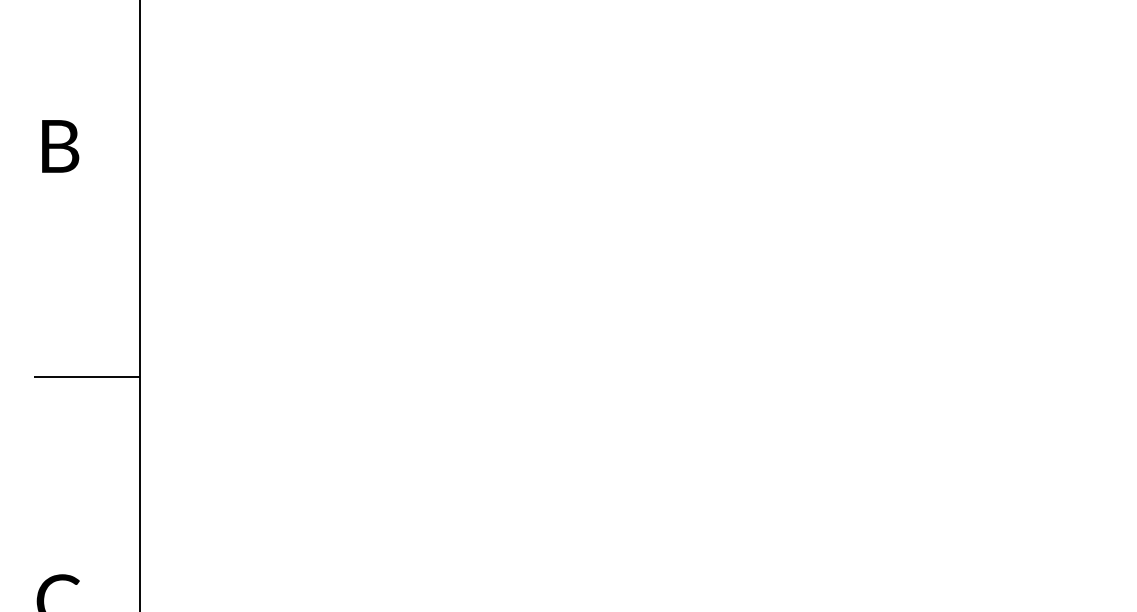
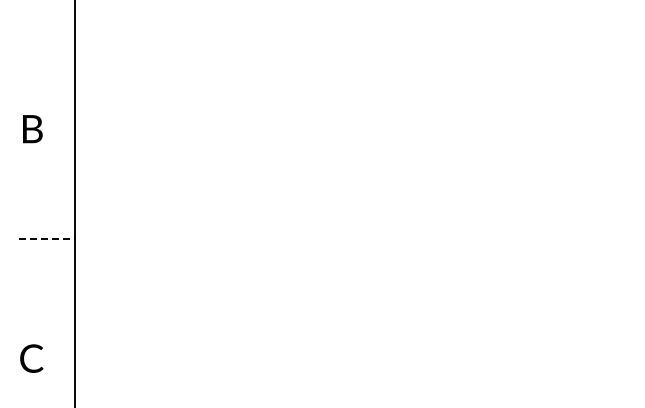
text: (59, 147) -> (32, 129), moved
line: (88, 377) -> (47, 239), solid -> dashed

